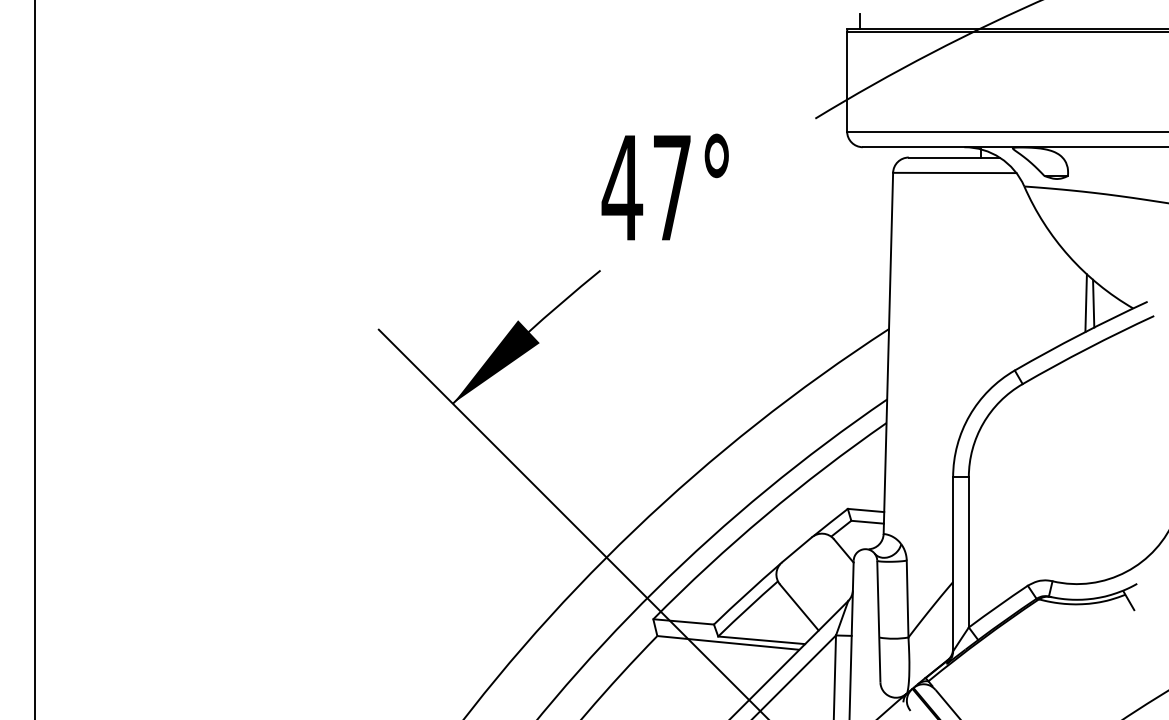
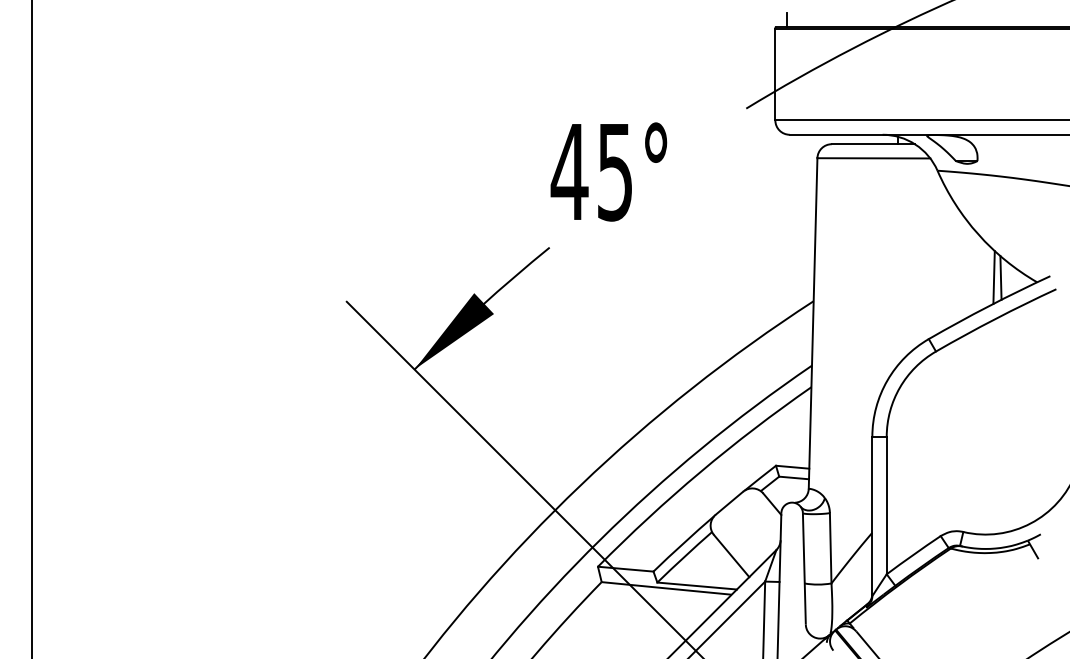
text: (672, 188) -> (615, 172), 47° -> 45°

